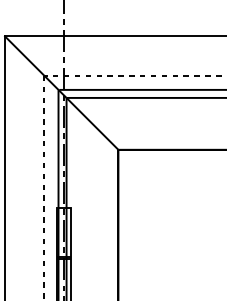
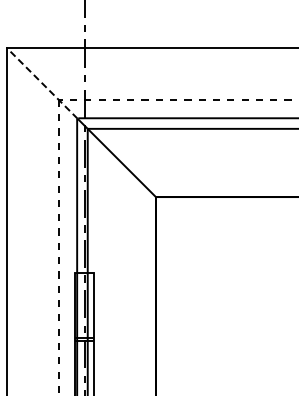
line: (31, 63) -> (41, 83), solid -> dashed

